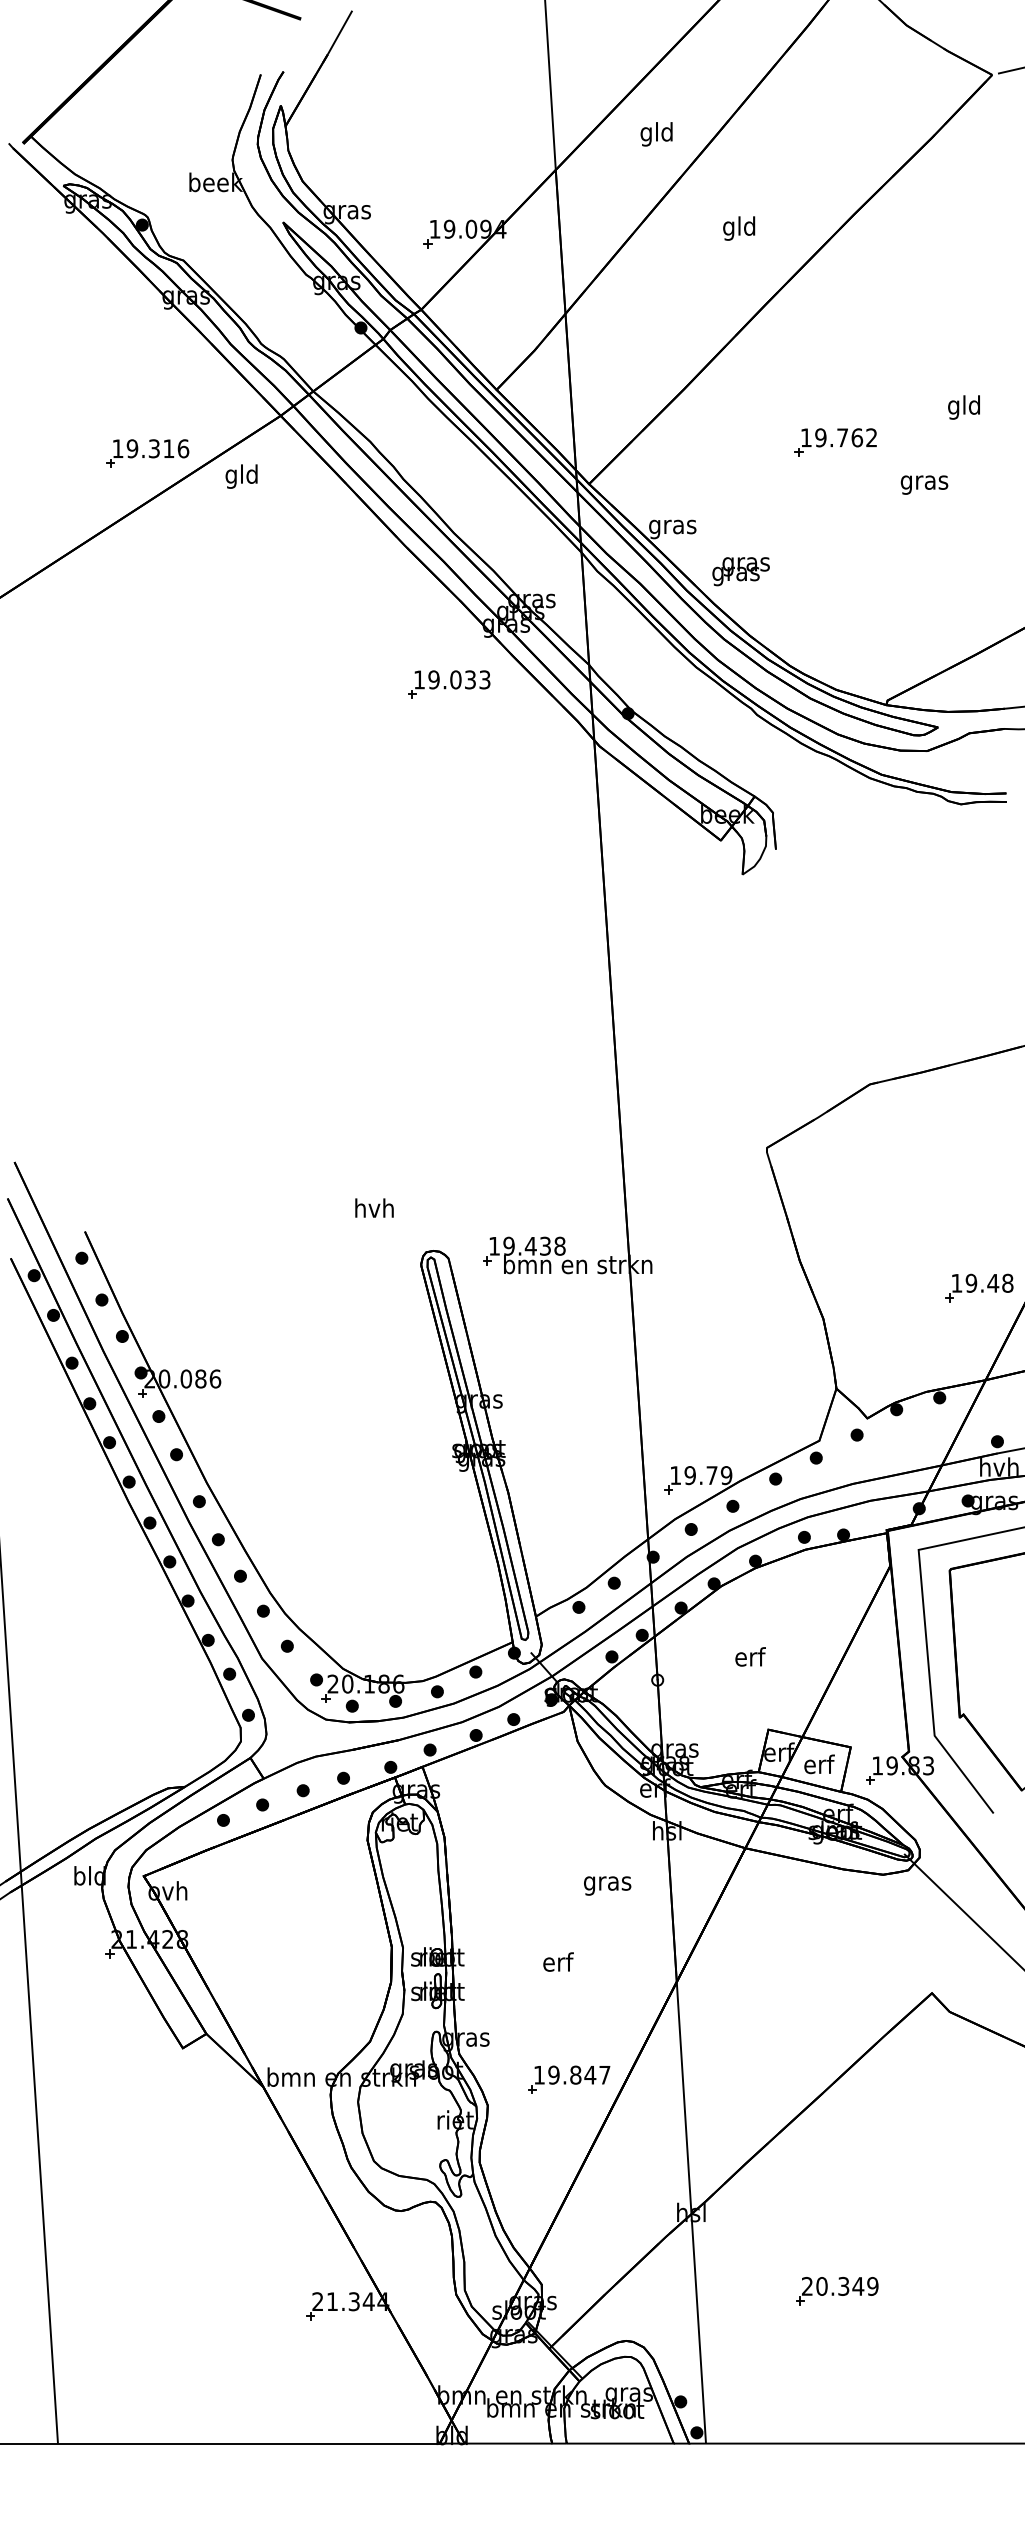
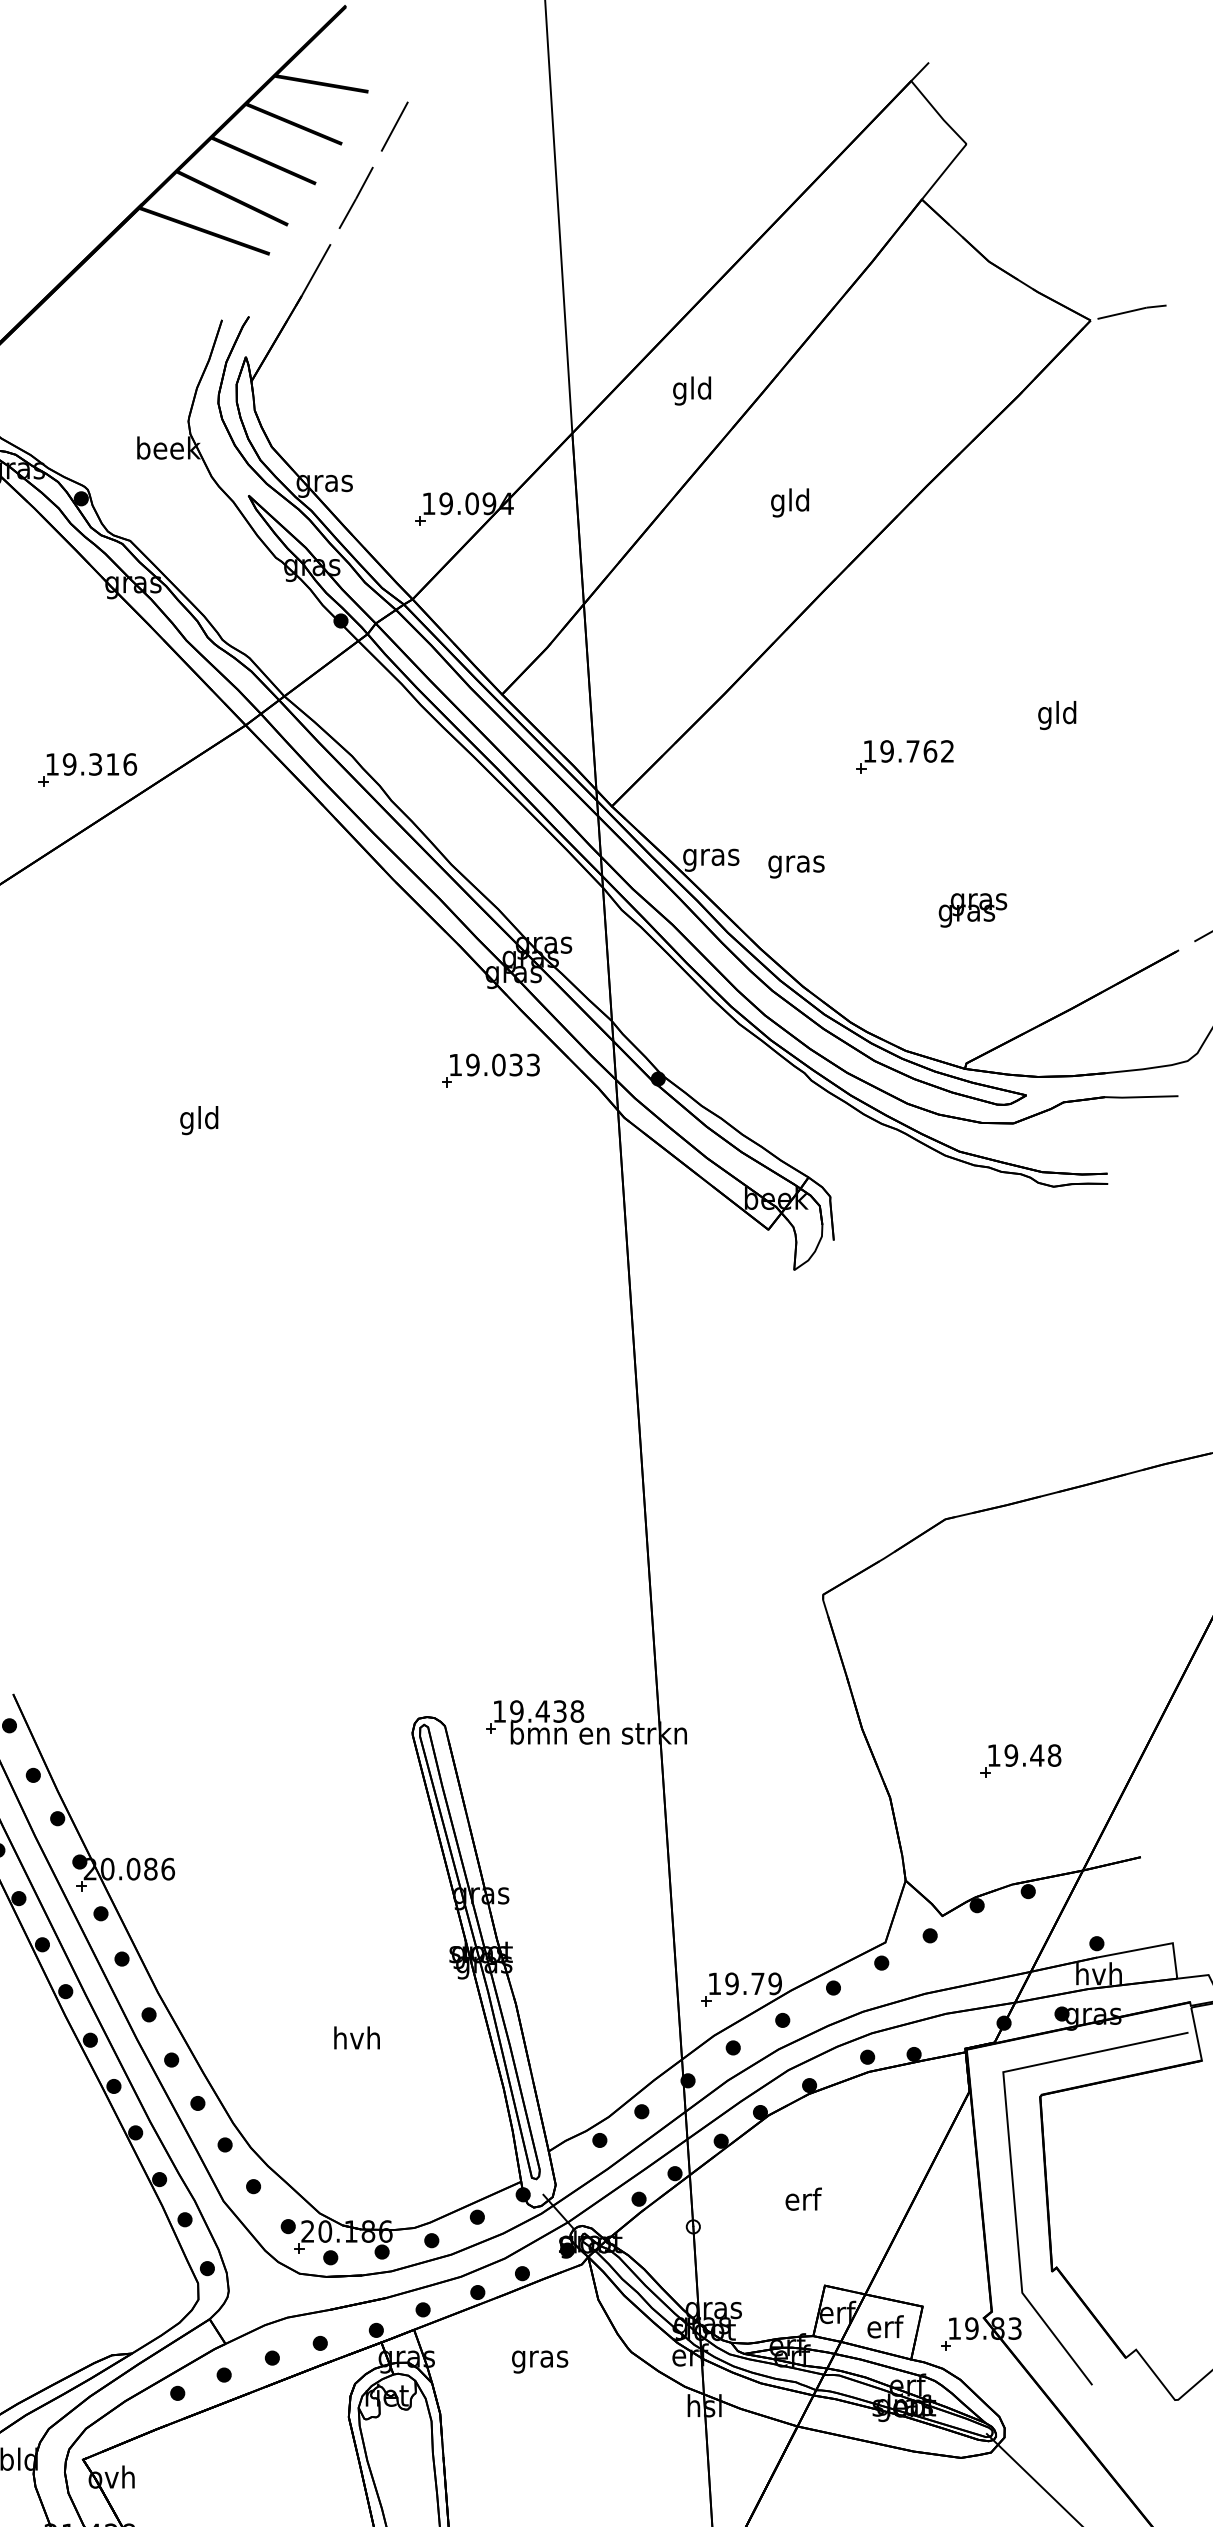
text: (241, 476) -> (199, 1120), moved
text: (924, 484) -> (796, 866), moved
text: (740, 571) -> (972, 910), moved
part: (449, 684) -> (491, 1070), moved
text: (374, 1207) -> (357, 2037), moved
part: (979, 1287) -> (1020, 1760), moved
text: (607, 1885) -> (539, 2361), moved

